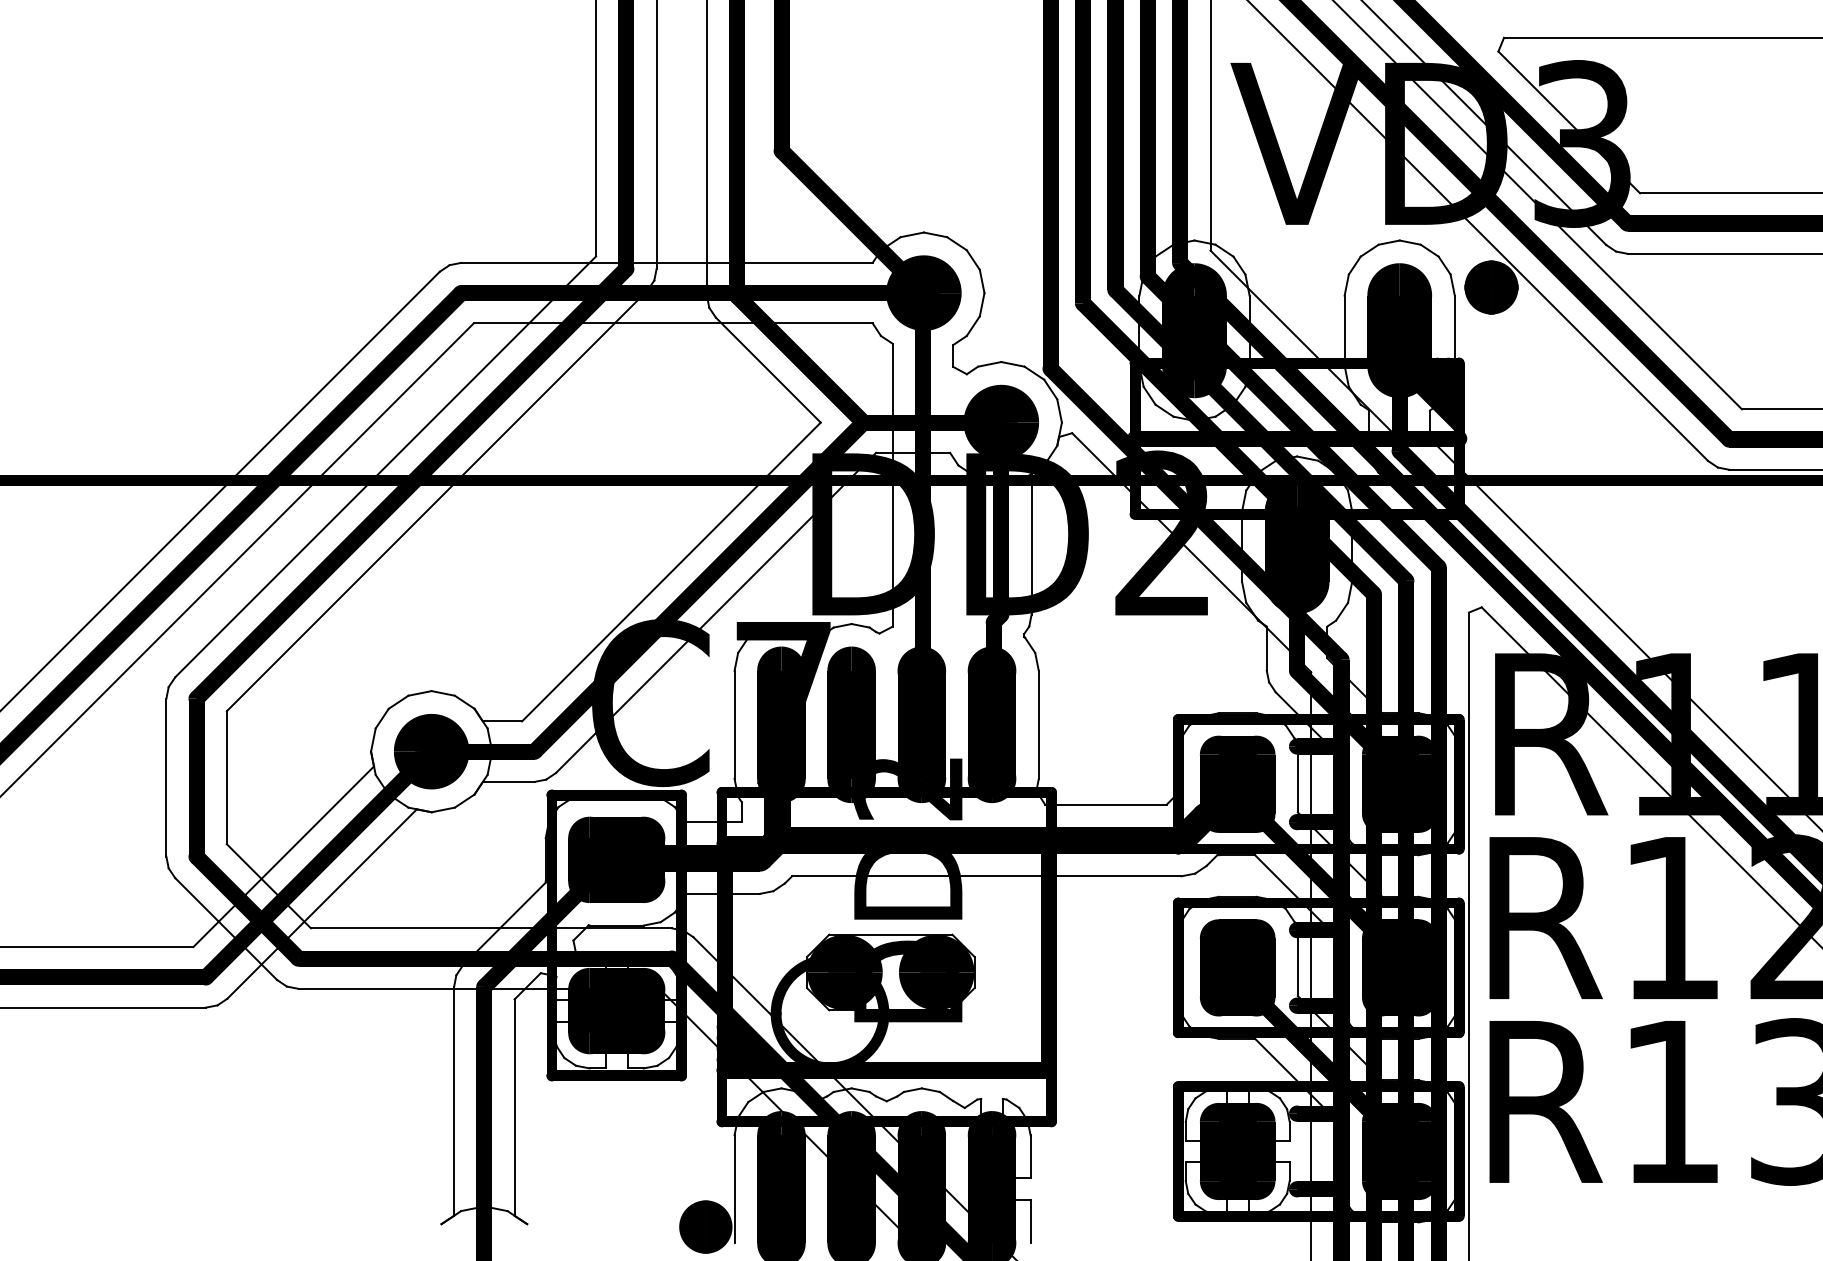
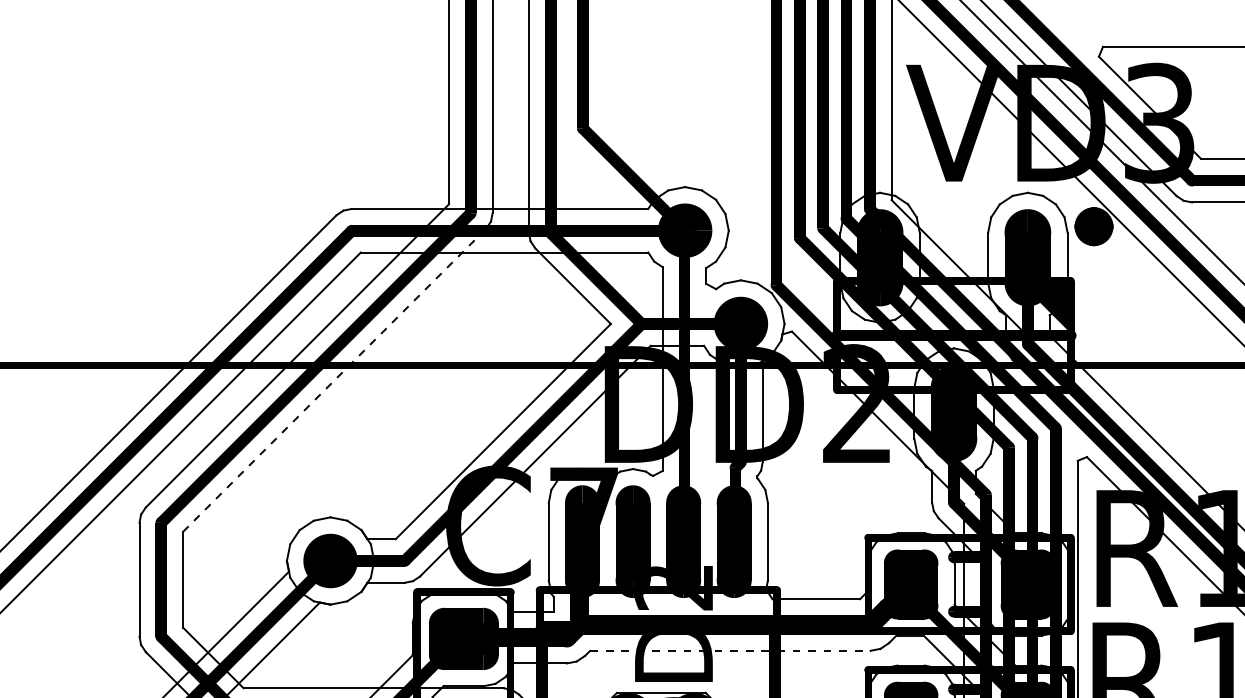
line: (437, 500) -> (334, 380), solid -> dashed
line: (986, 876) -> (730, 650), solid -> dashed

